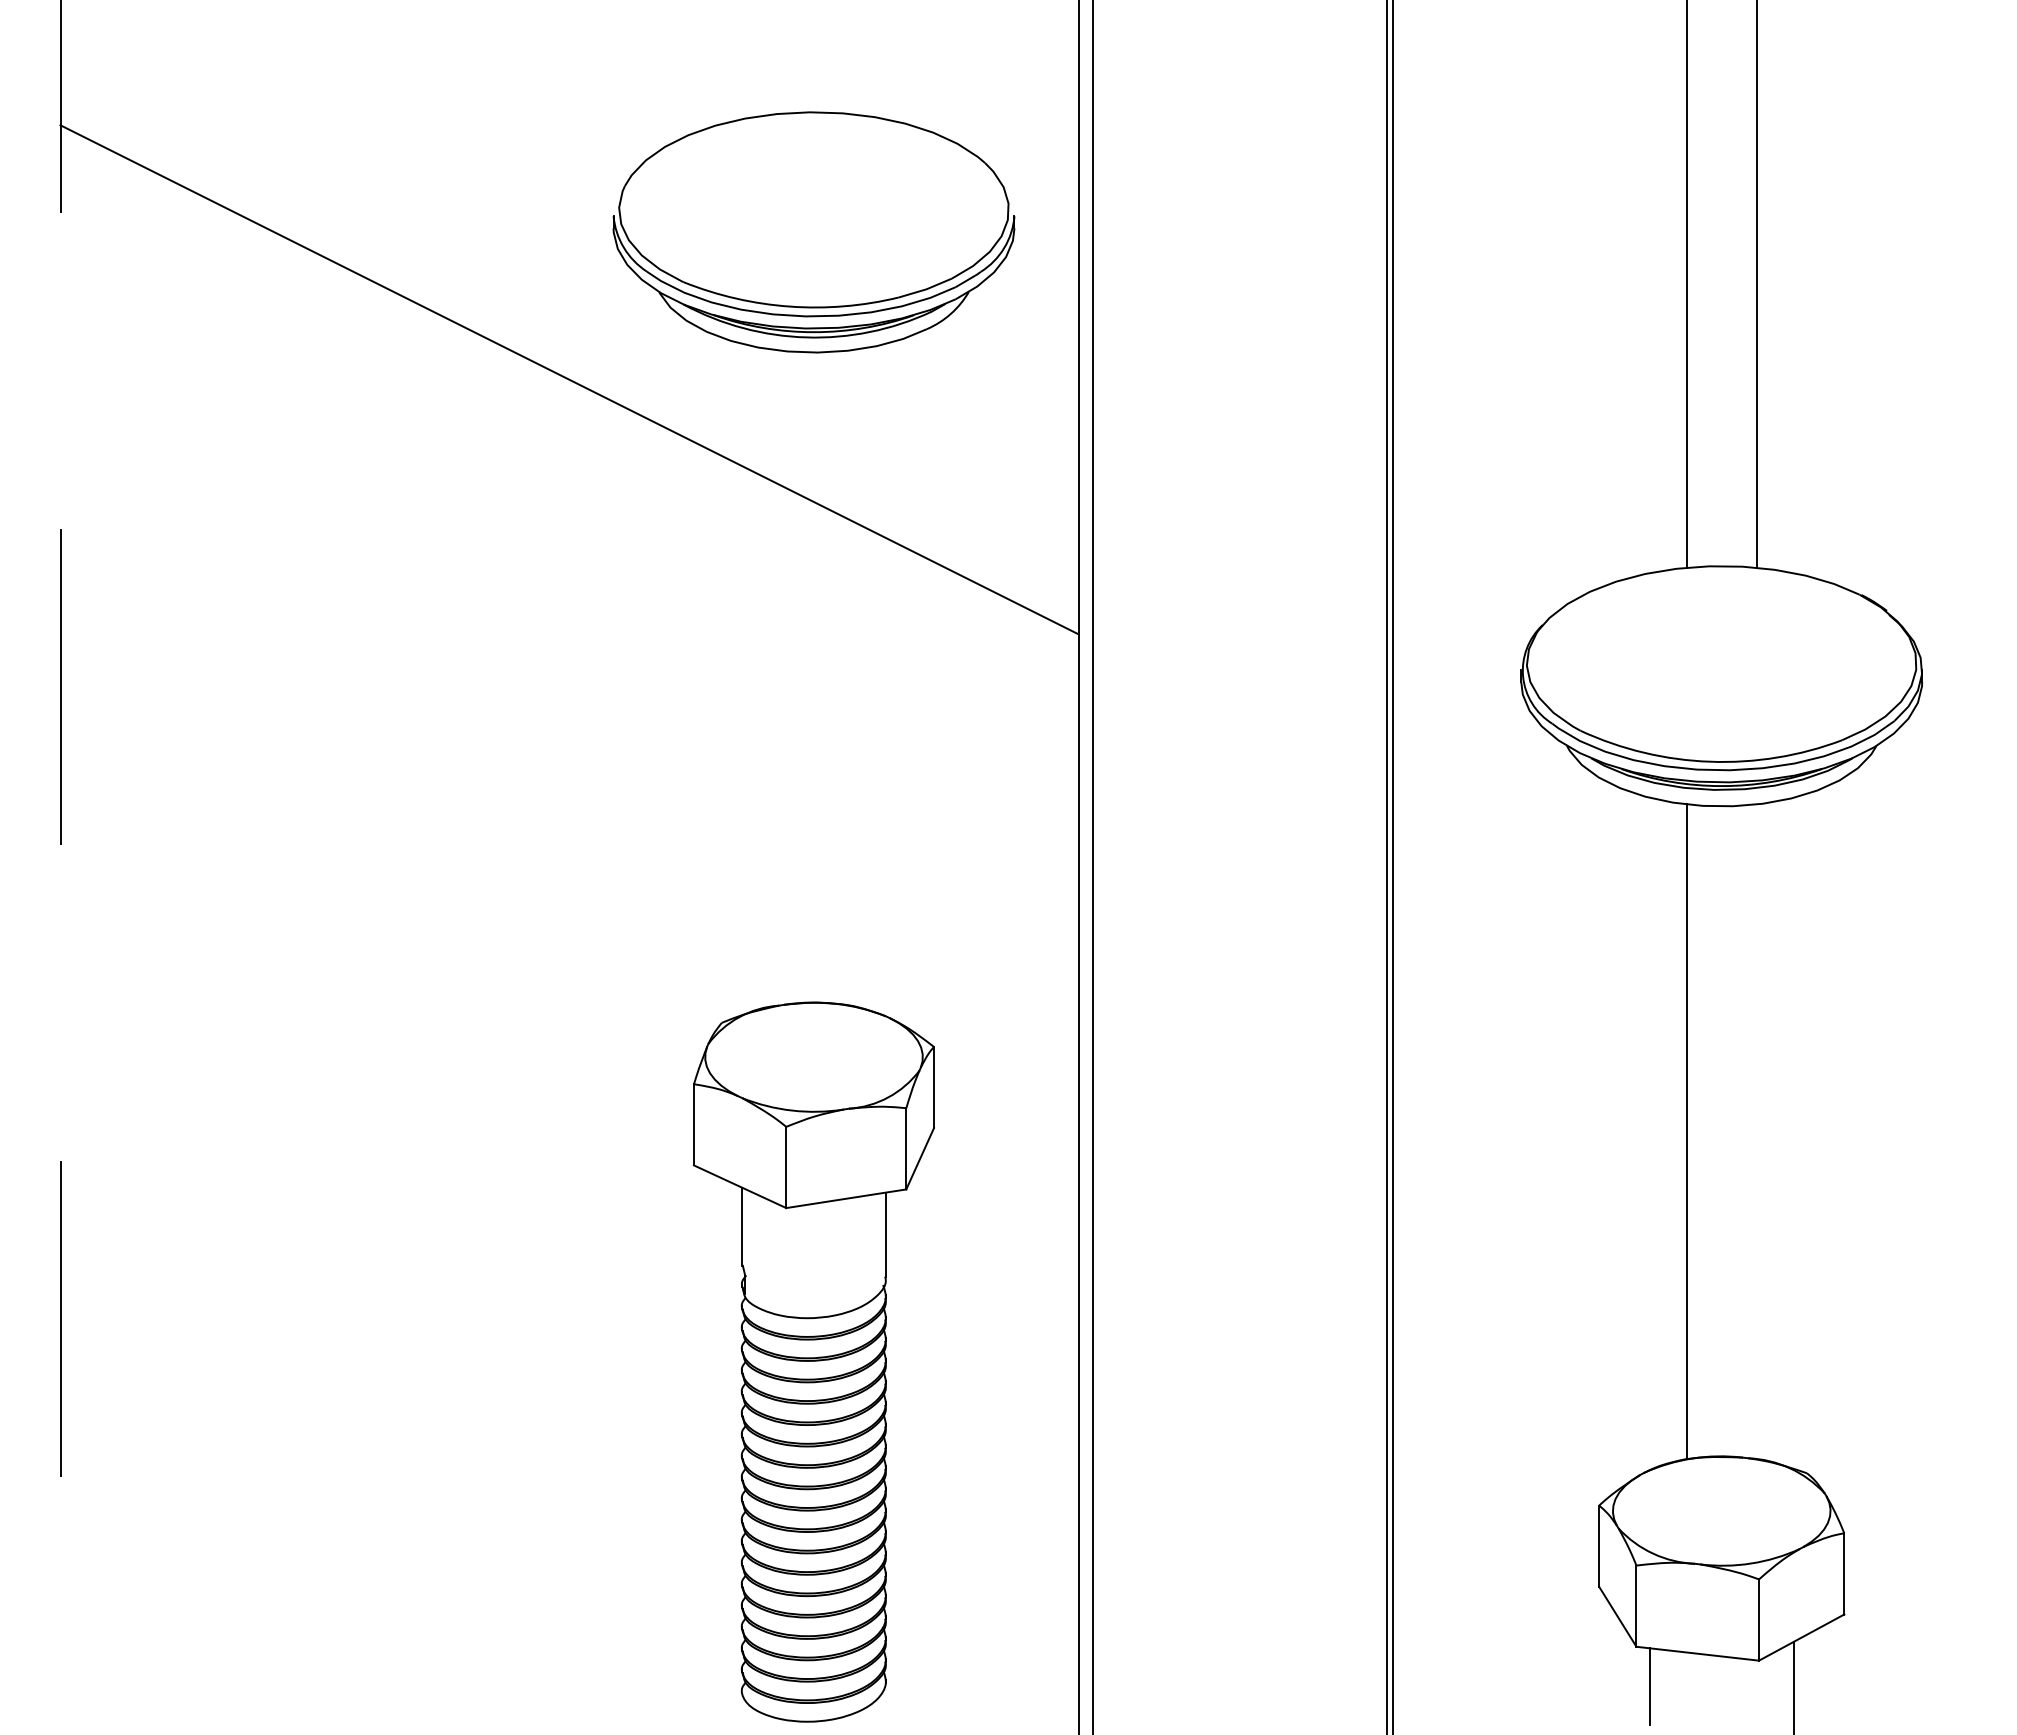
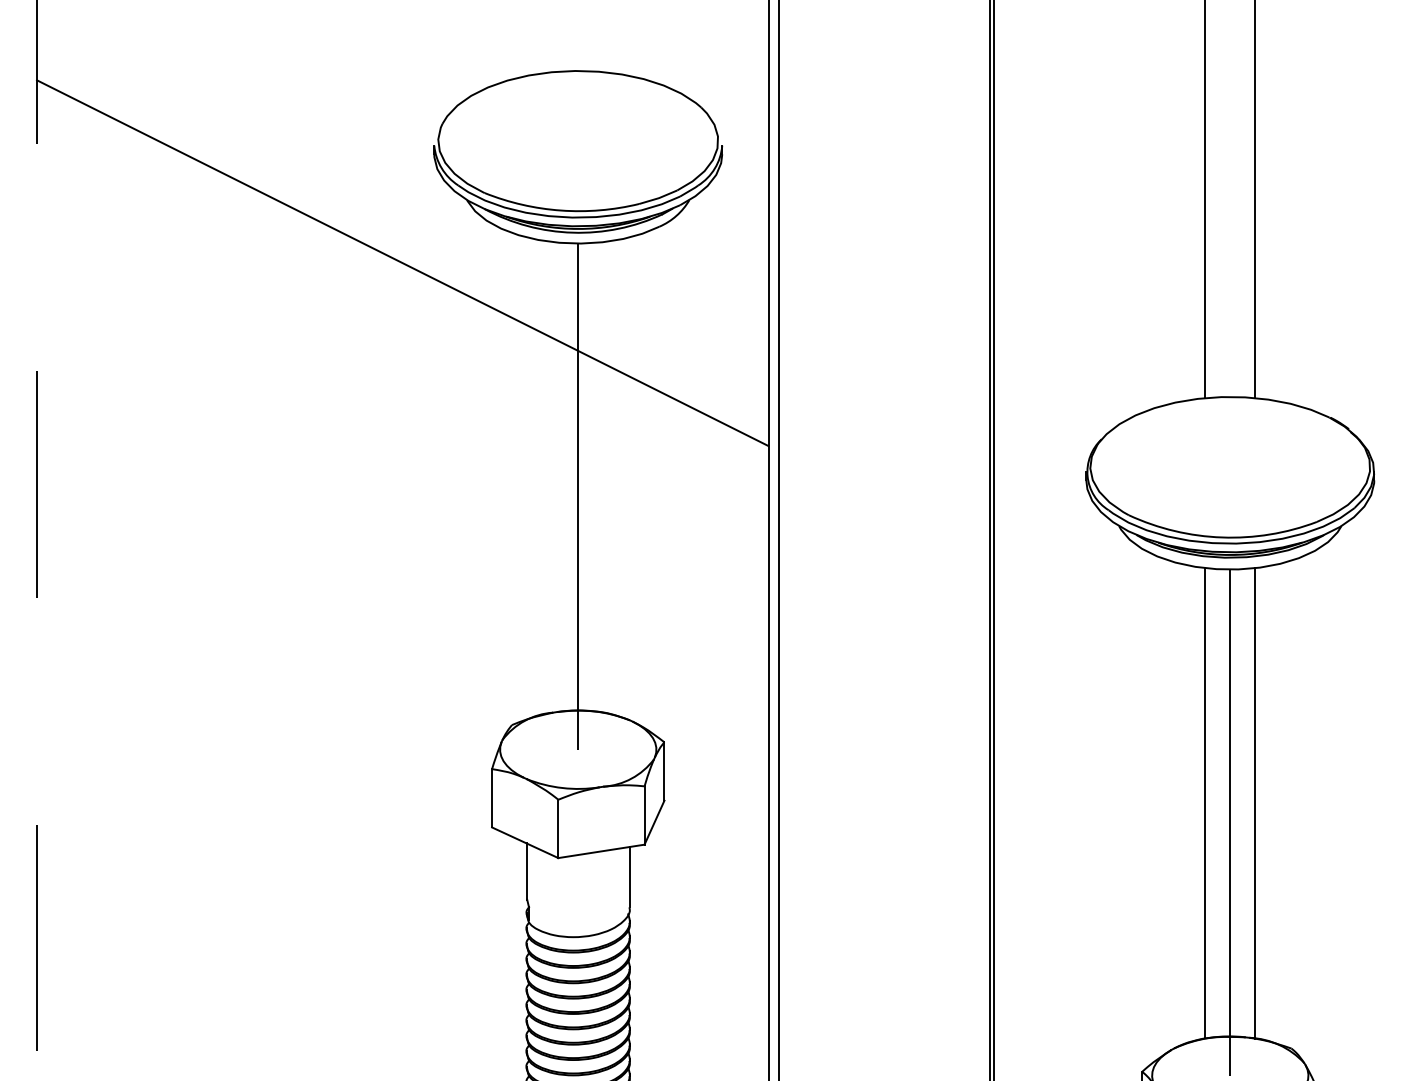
line: (814, 704) -> (578, 496), added
line: (1756, 1131) -> (1255, 803), added
line: (1721, 1158) -> (1230, 822), added

